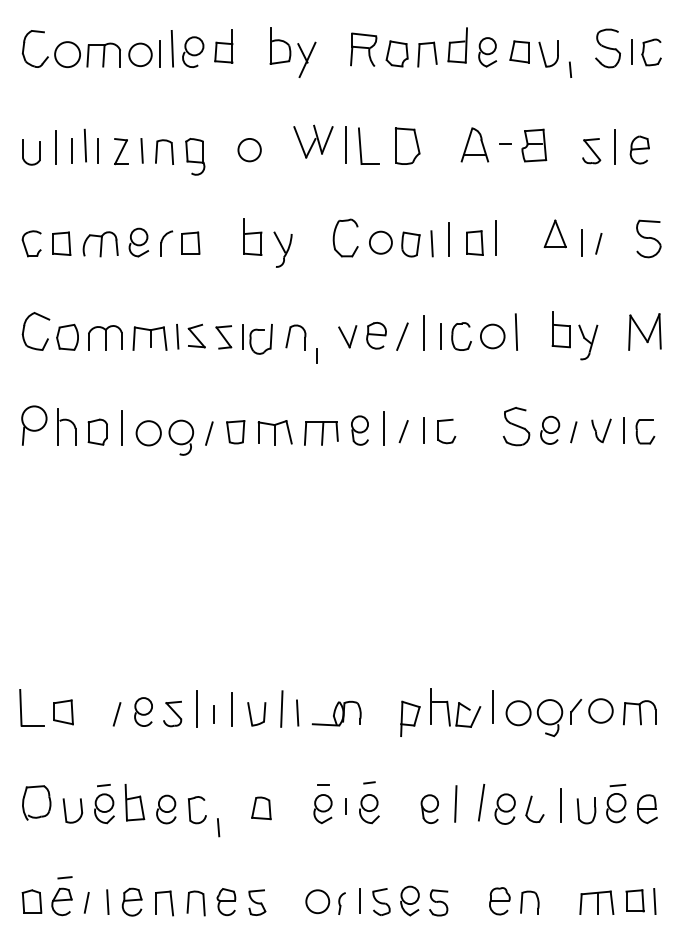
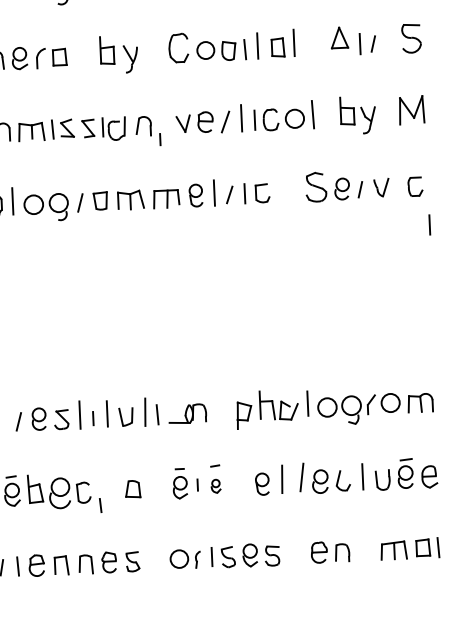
line: (623, 430) -> (429, 224), moved
part: (166, 809) -> (60, 493), size x1.4
part: (369, 809) -> (216, 486), size x0.6

